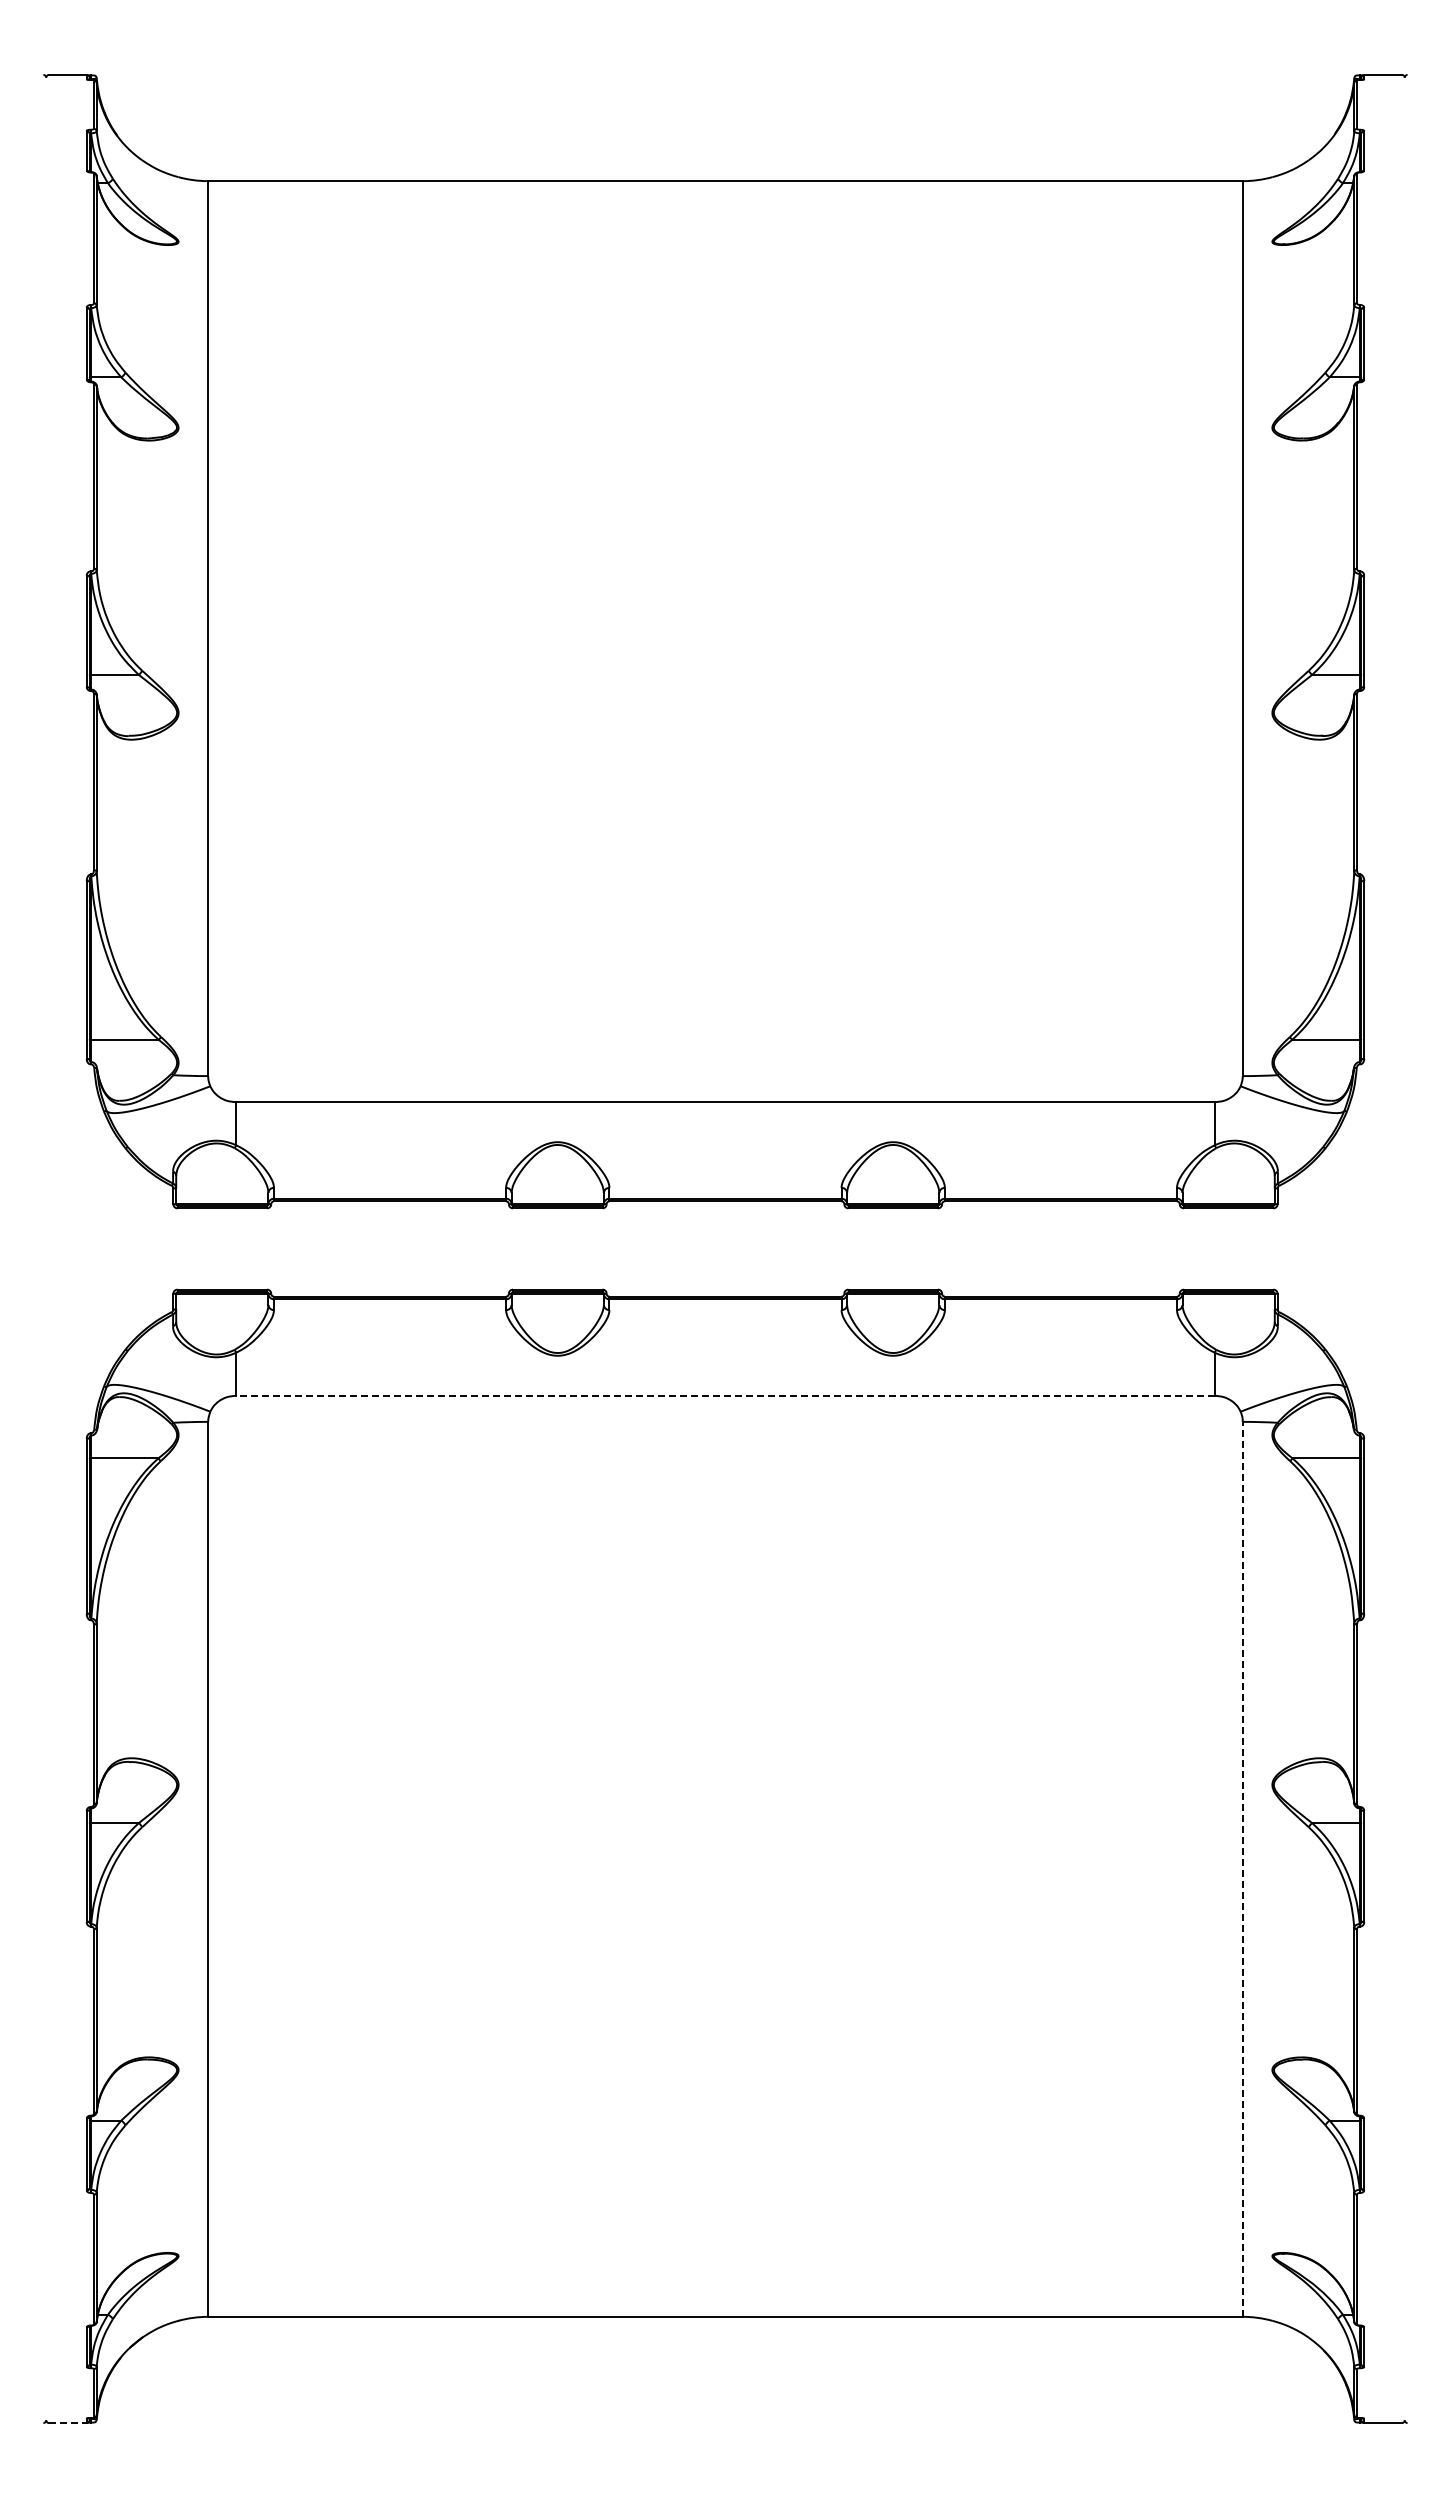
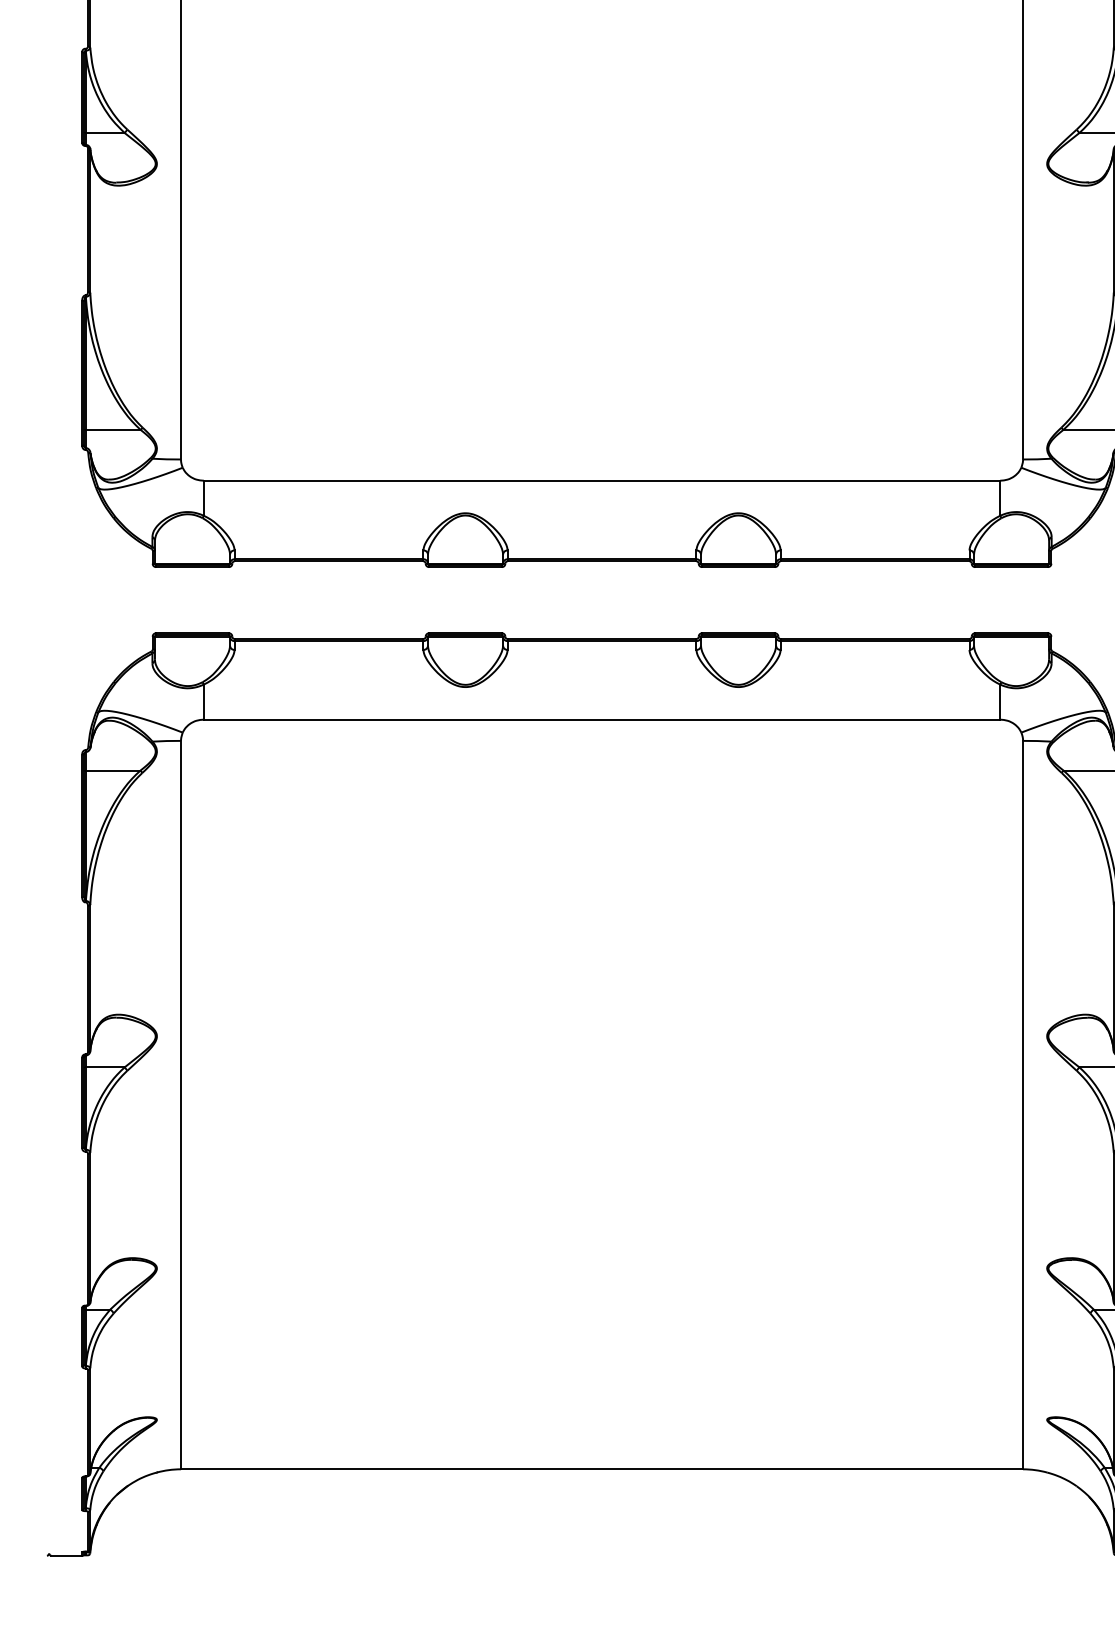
line: (725, 1395) -> (602, 719), dashed -> solid
line: (1242, 1868) -> (1022, 1104), dashed -> solid
line: (67, 2423) -> (66, 1556), dashed -> solid

